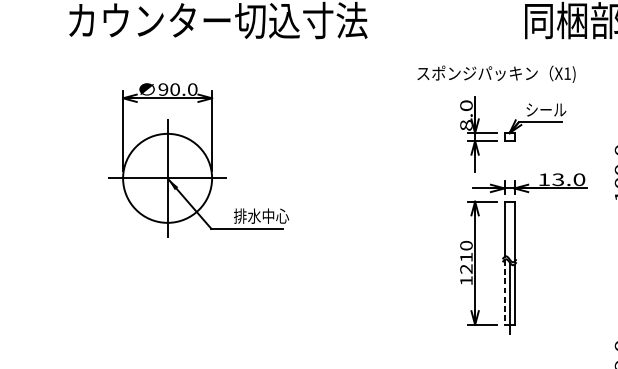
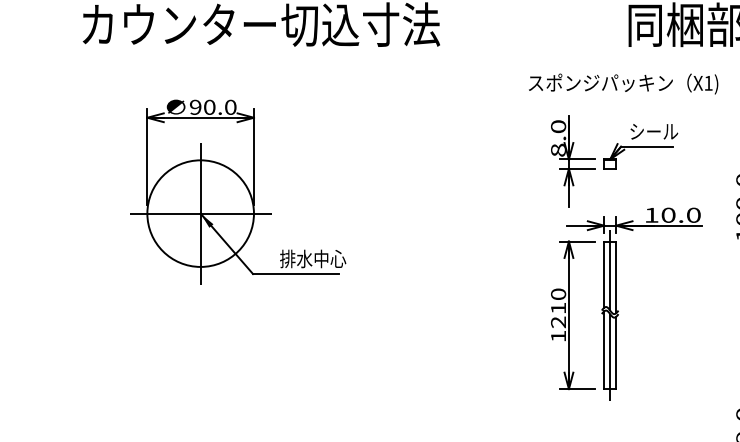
text: (496, 73) -> (623, 83), moved
text: (558, 179) -> (668, 214), 13.0 -> 10.0
line: (509, 225) -> (610, 269), added
line: (504, 292) -> (604, 350), dashed -> solid

